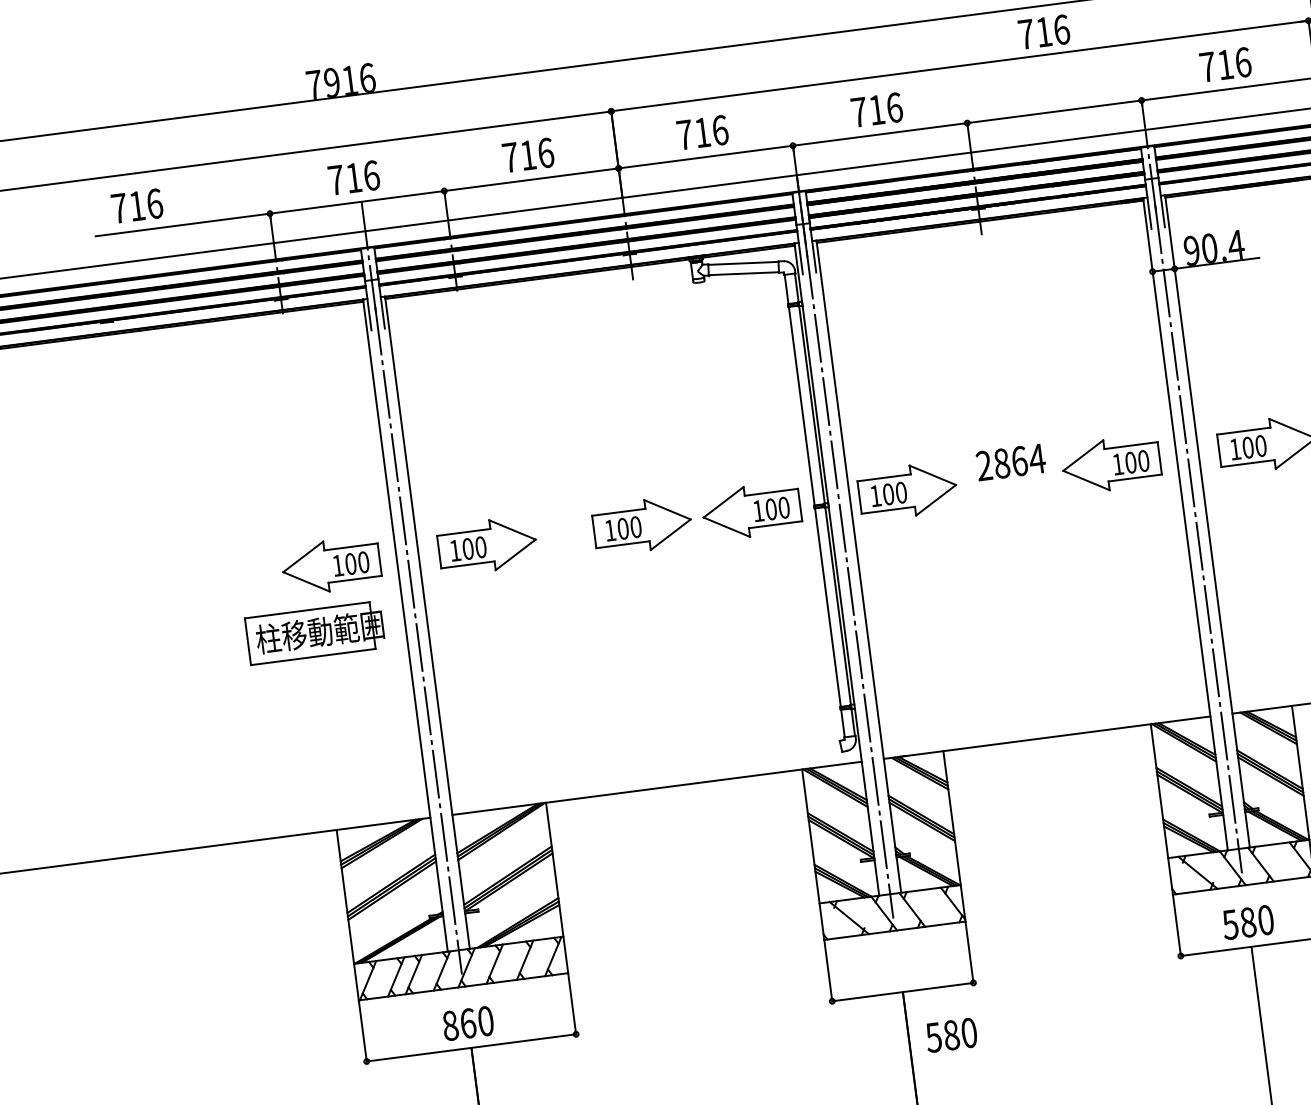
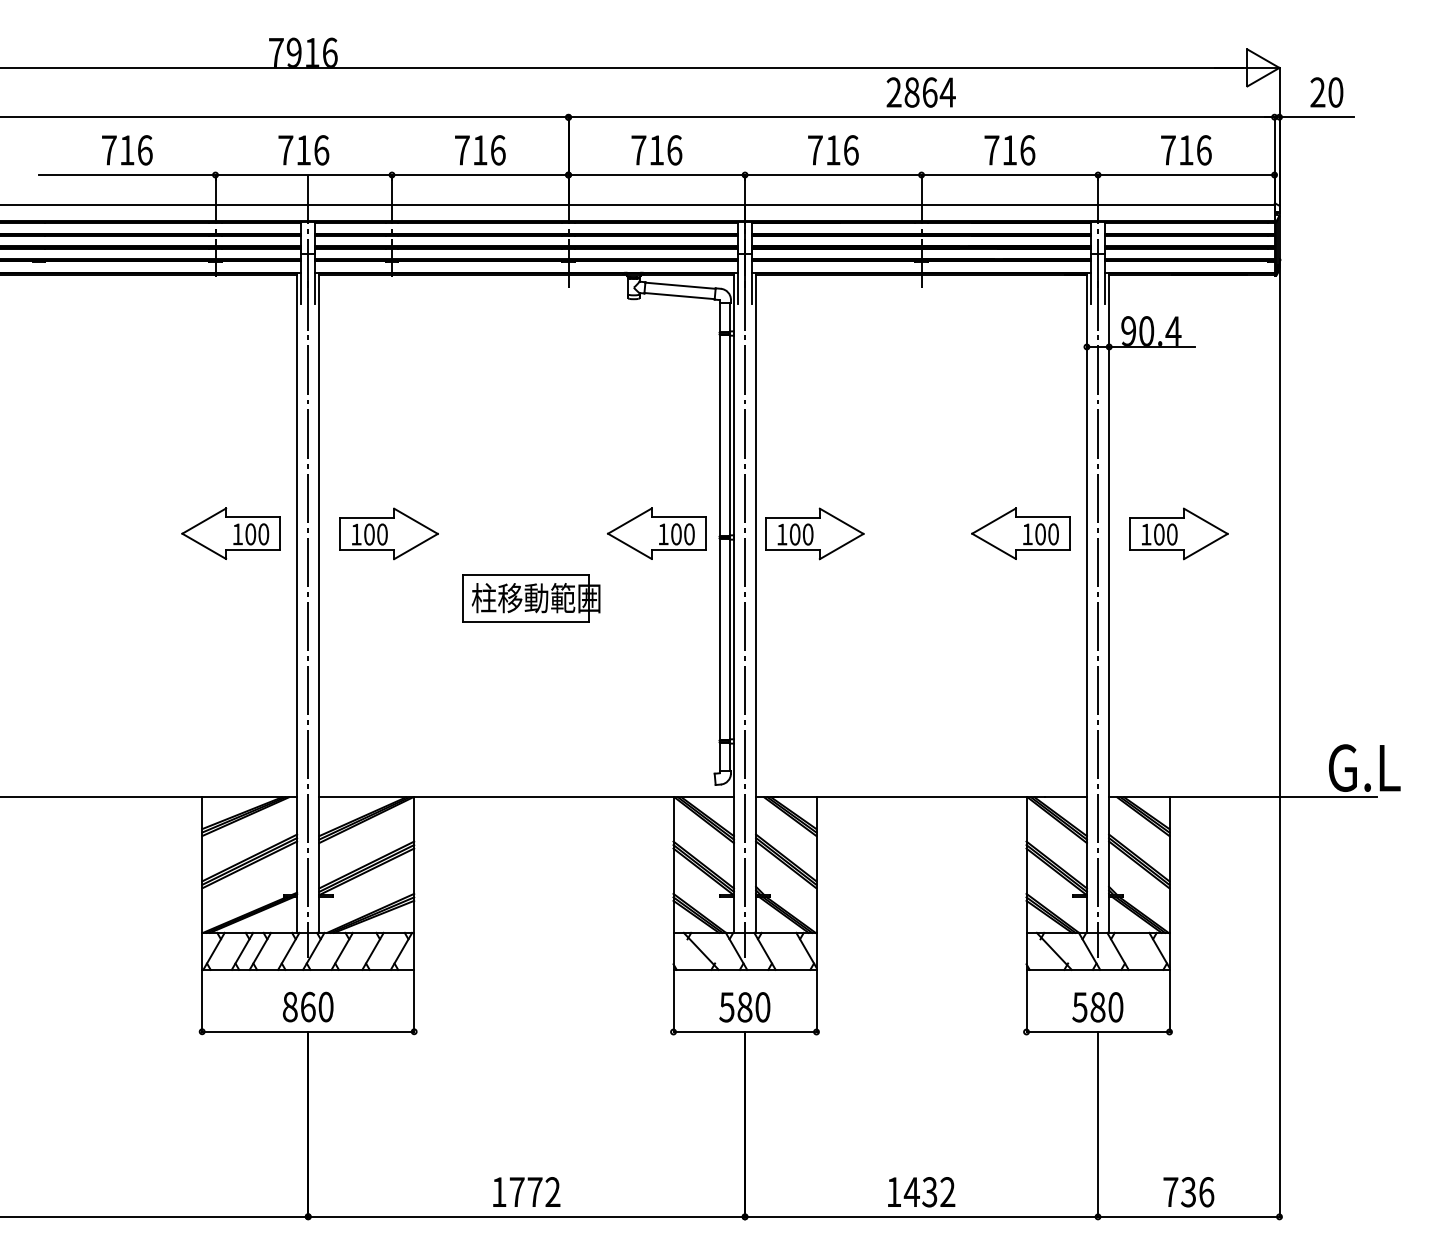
text: (1043, 32) -> (1009, 150), moved
text: (137, 206) -> (127, 150), moved
text: (1010, 462) -> (920, 92), moved
part: (641, 525) -> (545, 533), removed
part: (315, 633) -> (531, 598), moved
text: (951, 1035) -> (744, 1007), moved

